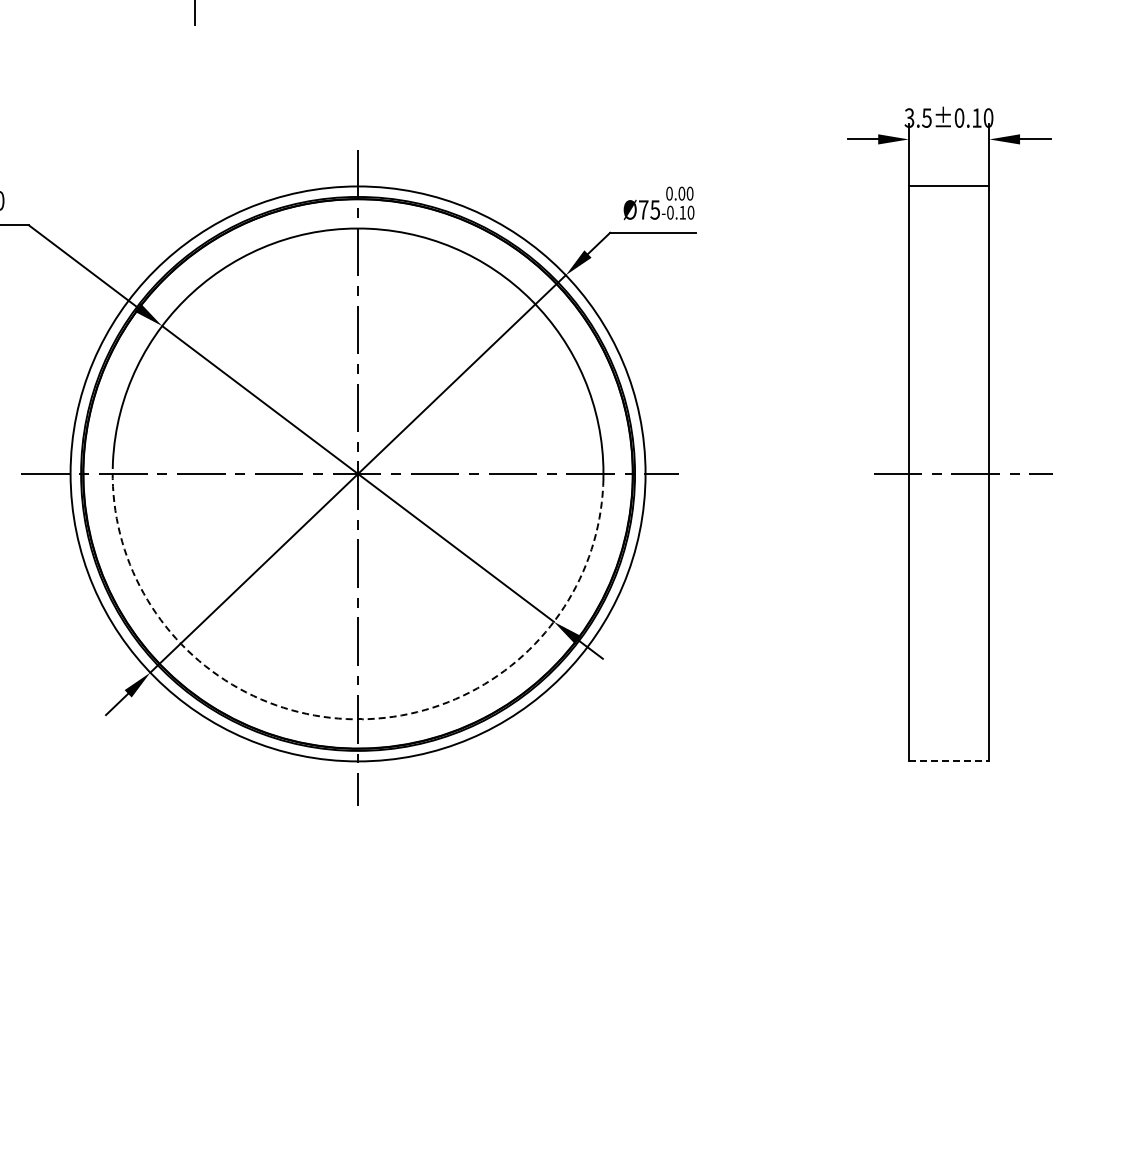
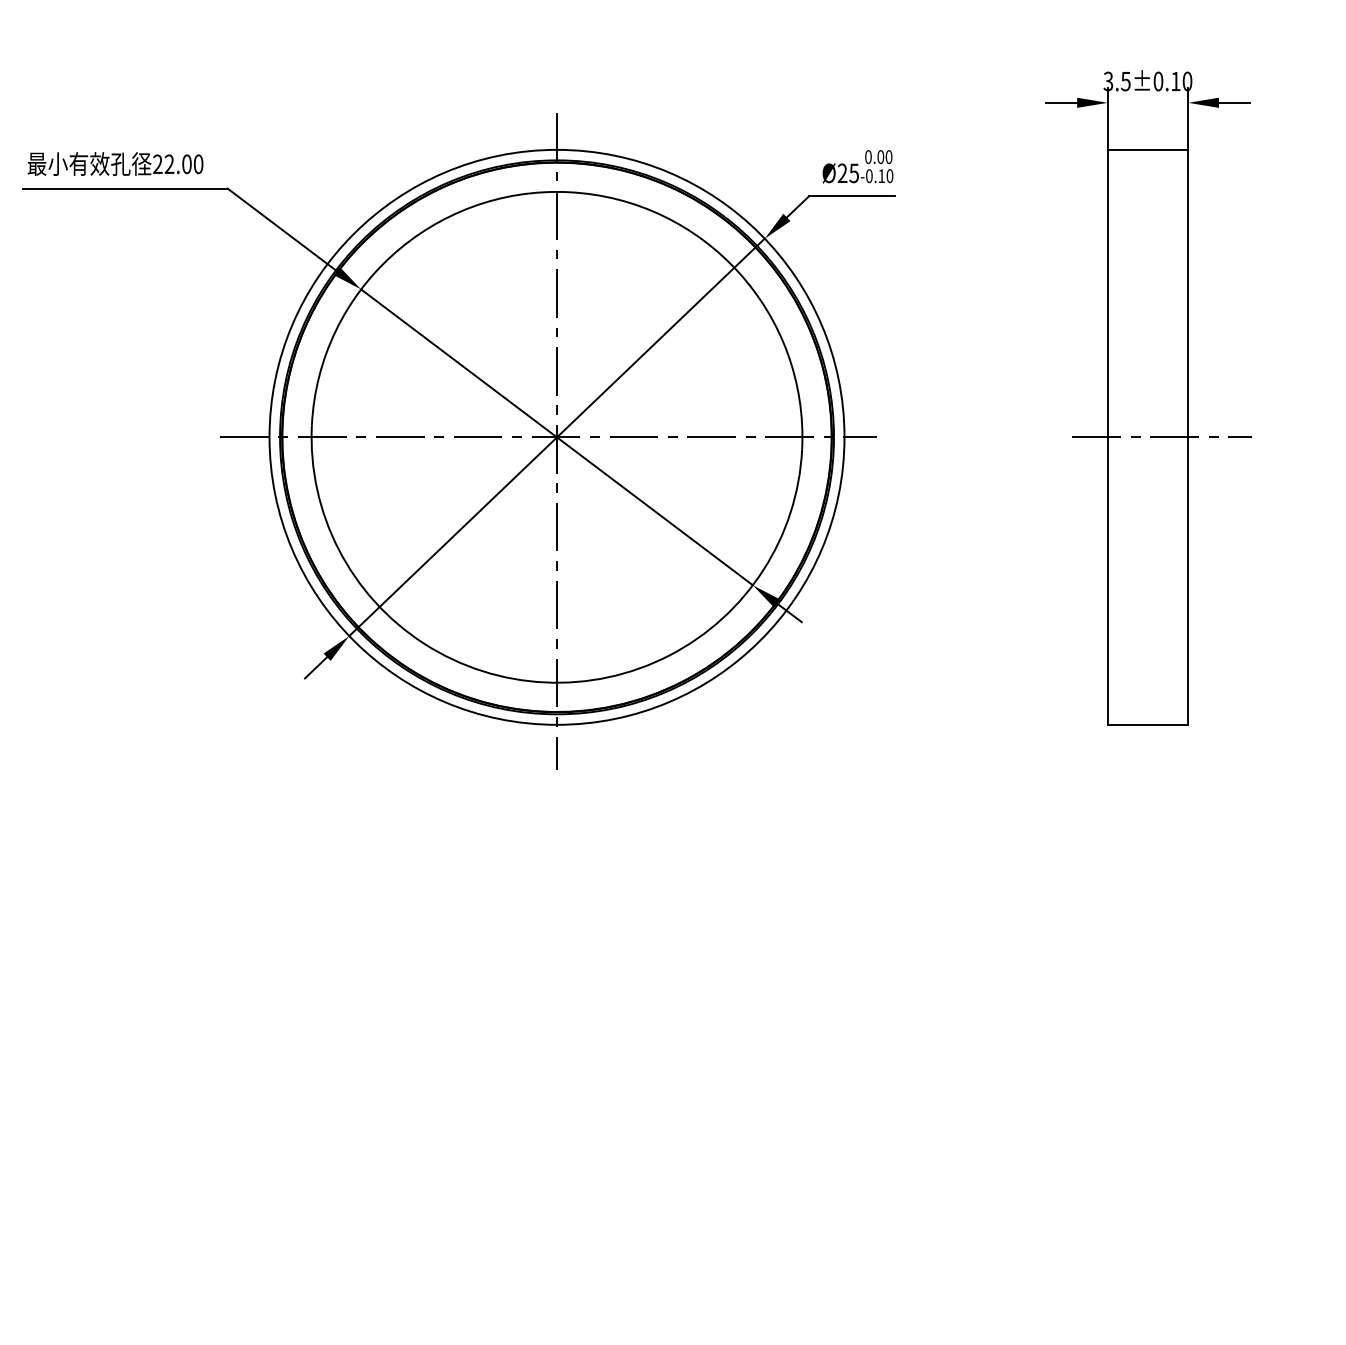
text: (643, 209) -> (842, 172), Ø75 -> Ø25
arc: (346, 719) -> (545, 682), dashed -> solid
line: (949, 761) -> (1148, 724), dashed -> solid

